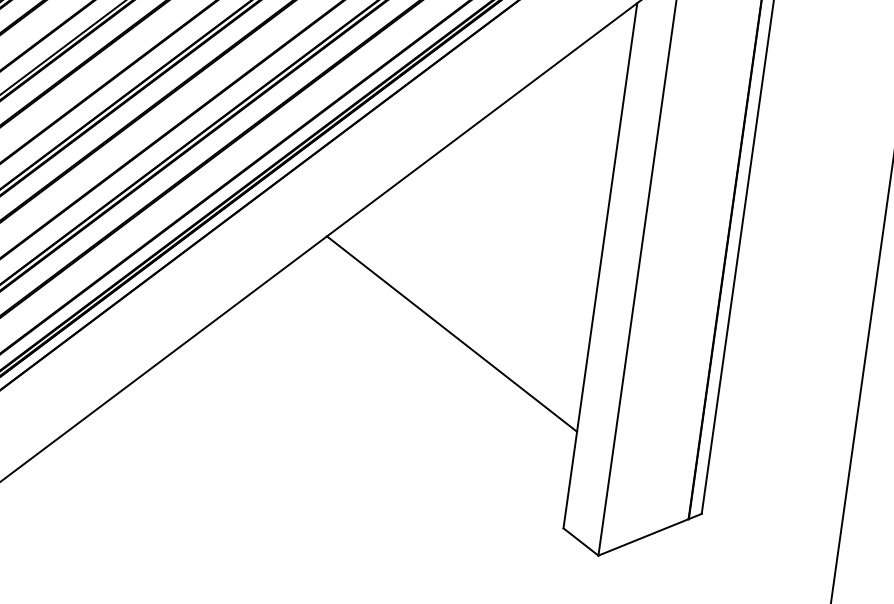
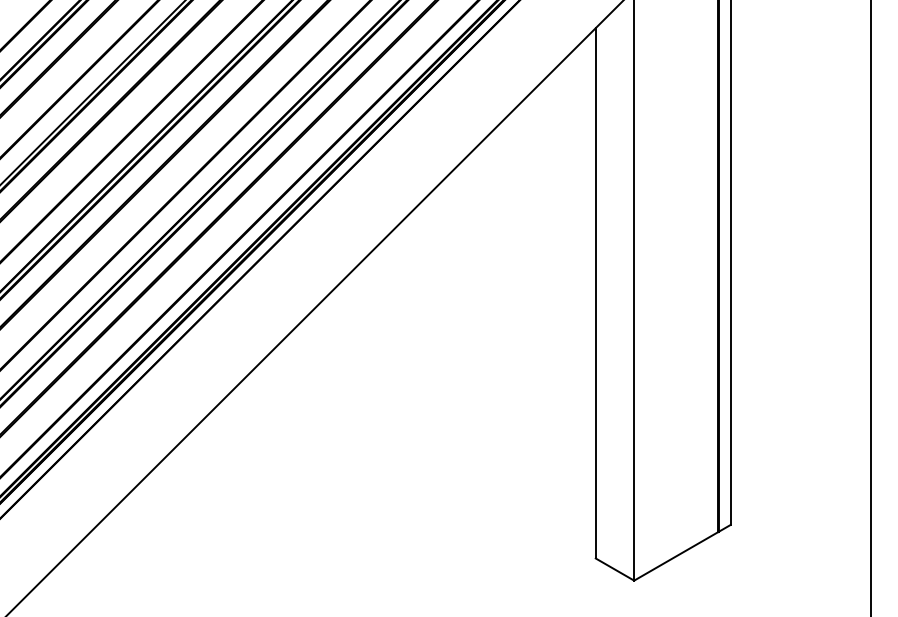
line: (451, 333) -> (457, 381), removed

